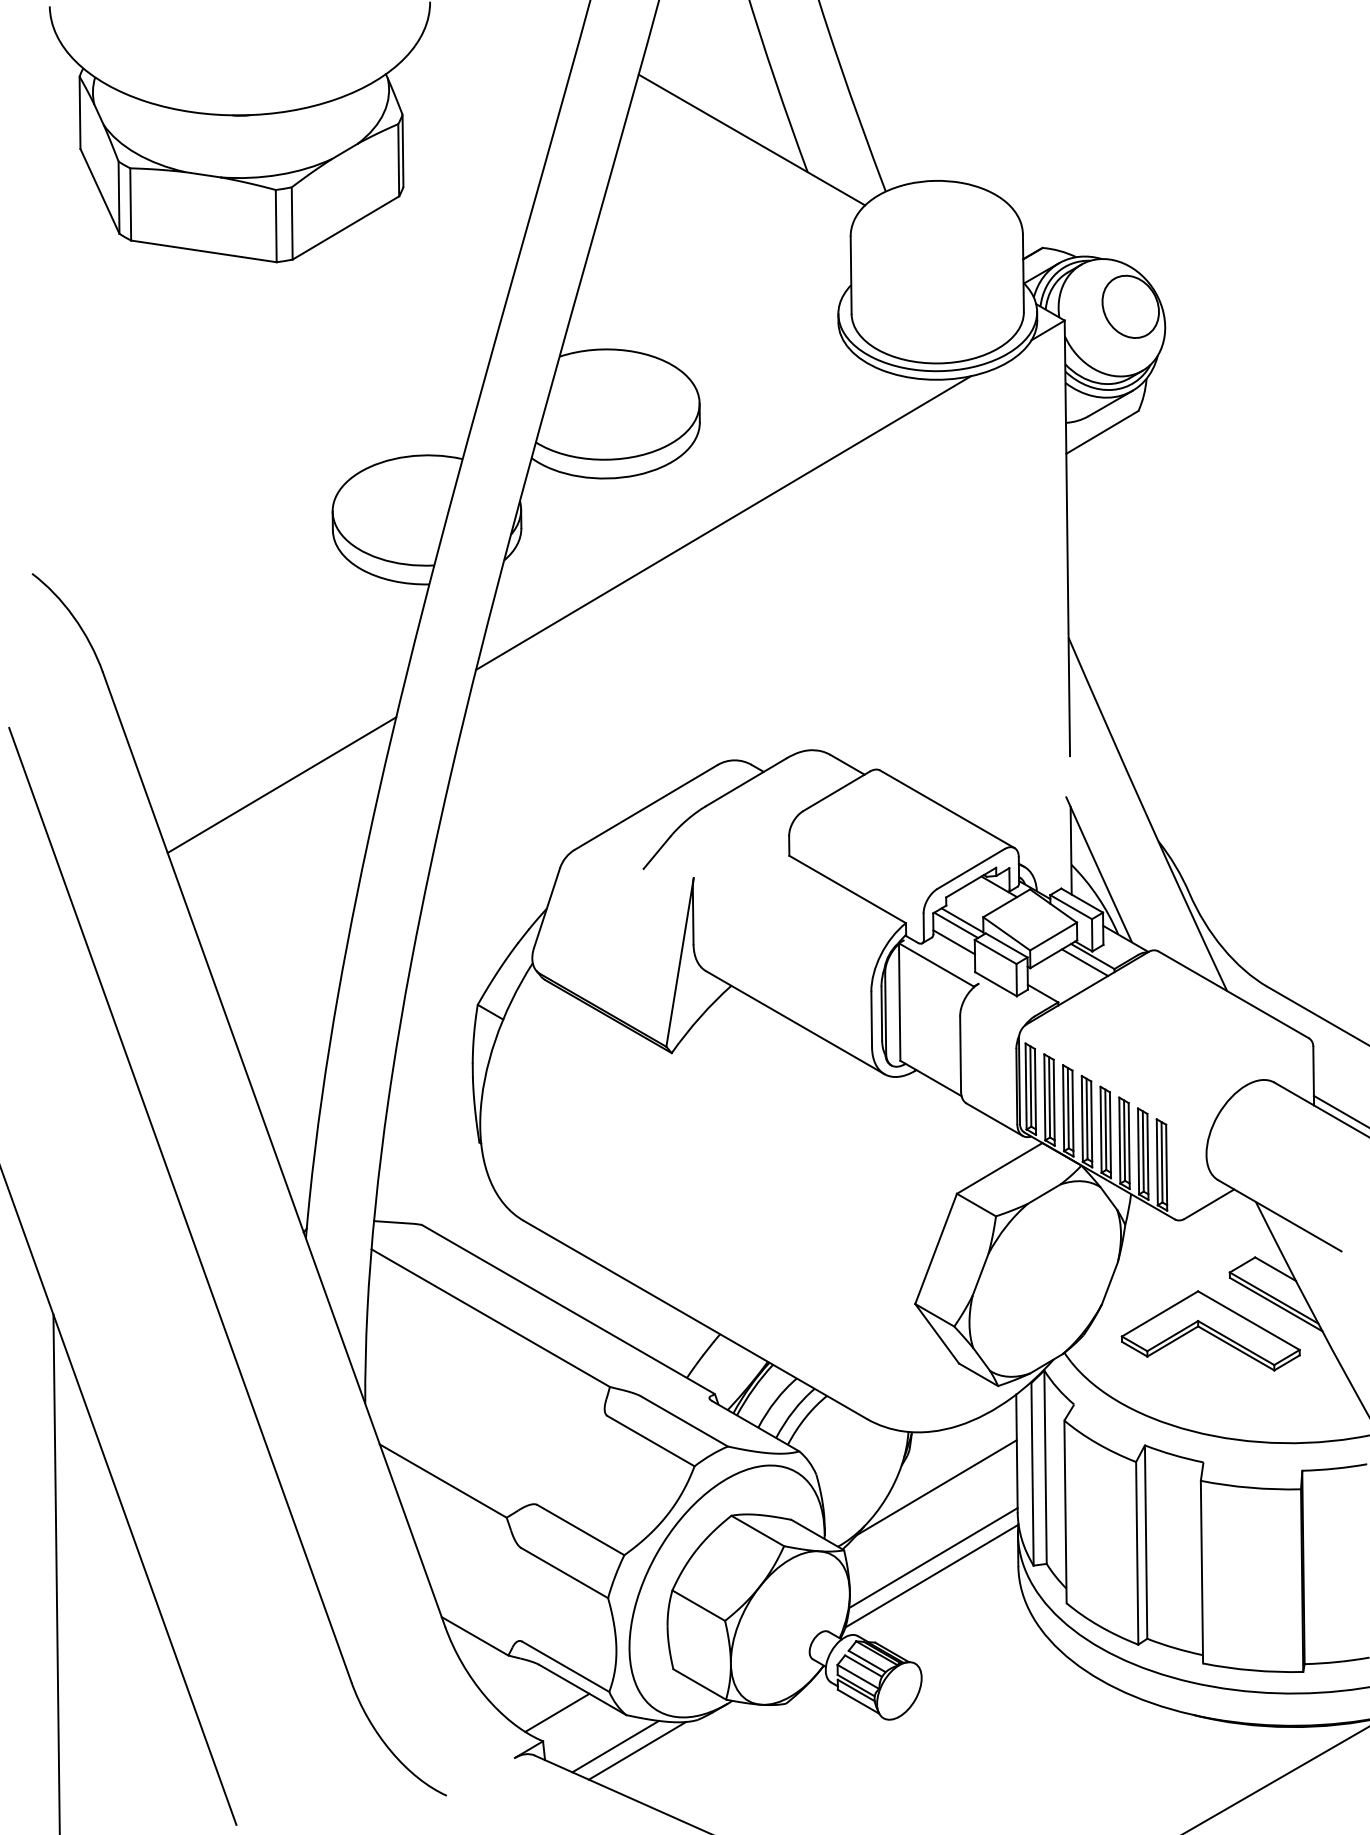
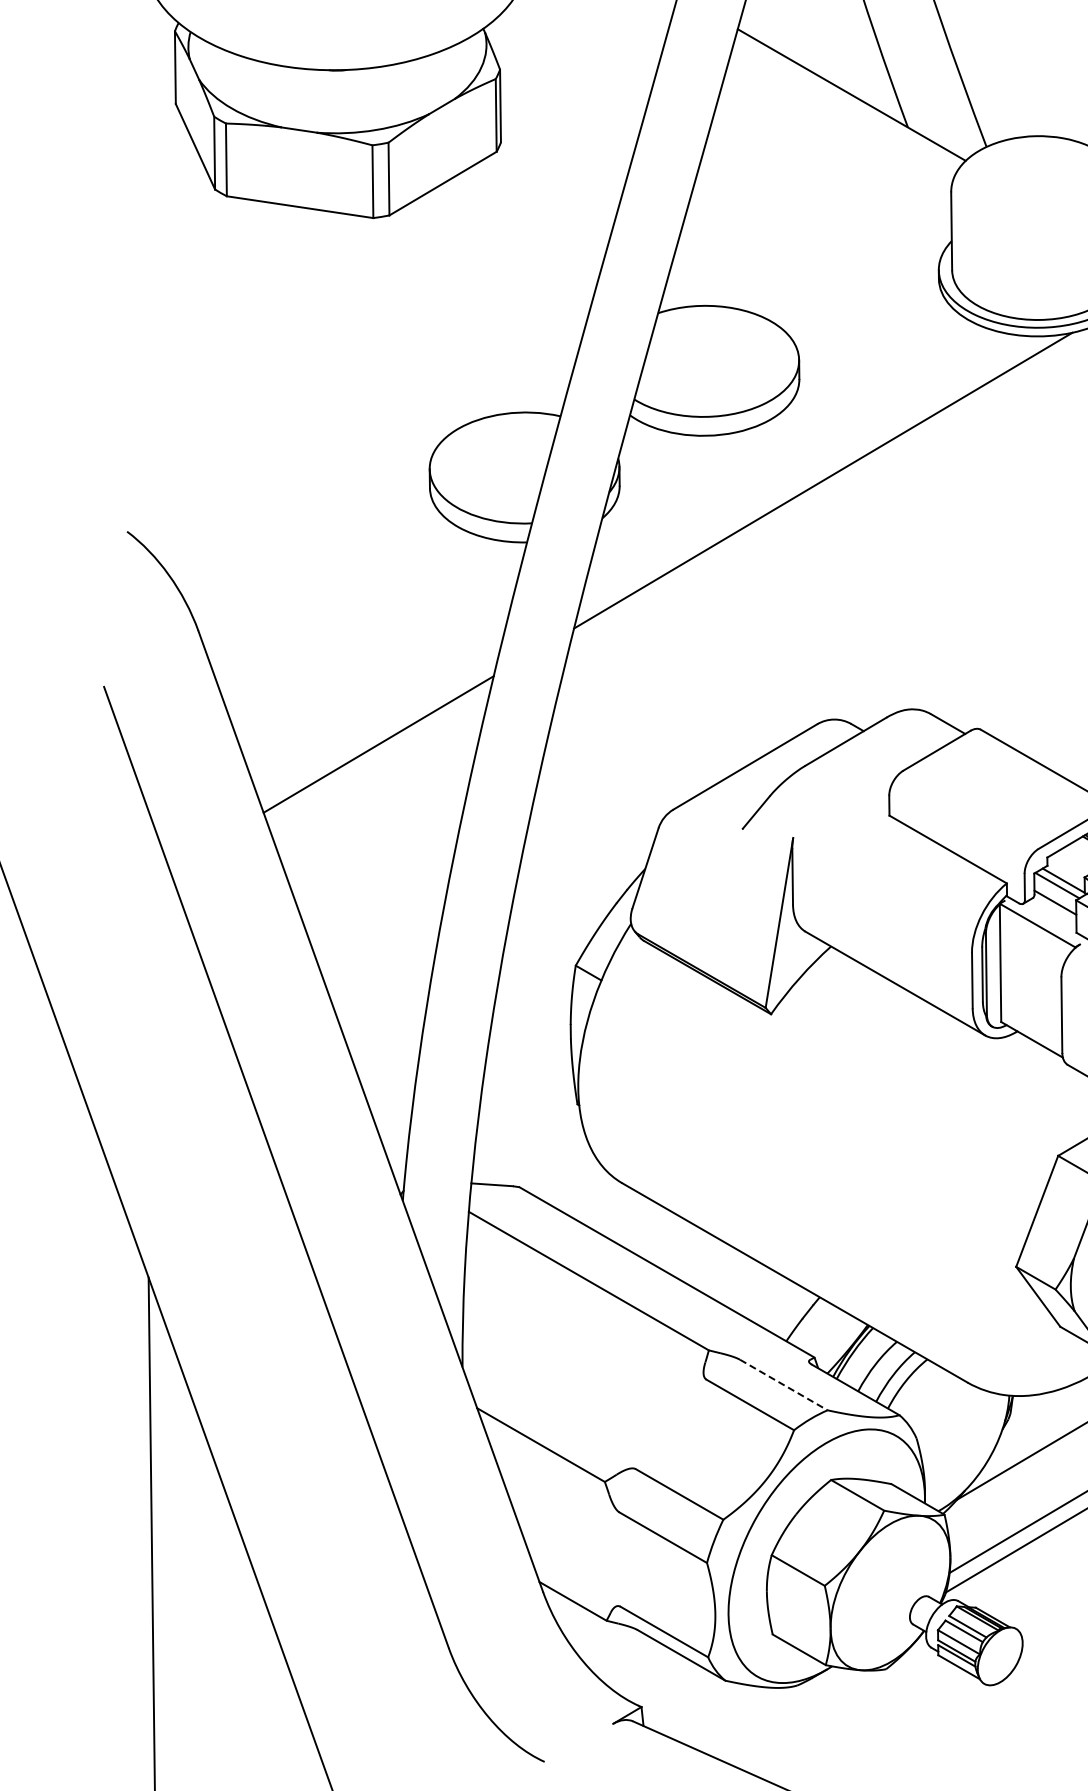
line: (684, 1421) -> (783, 1385), solid -> dashed
line: (557, 1712) -> (656, 1678), removed
line: (615, 1746) -> (714, 1712), removed
line: (637, 1750) -> (736, 1716), removed

